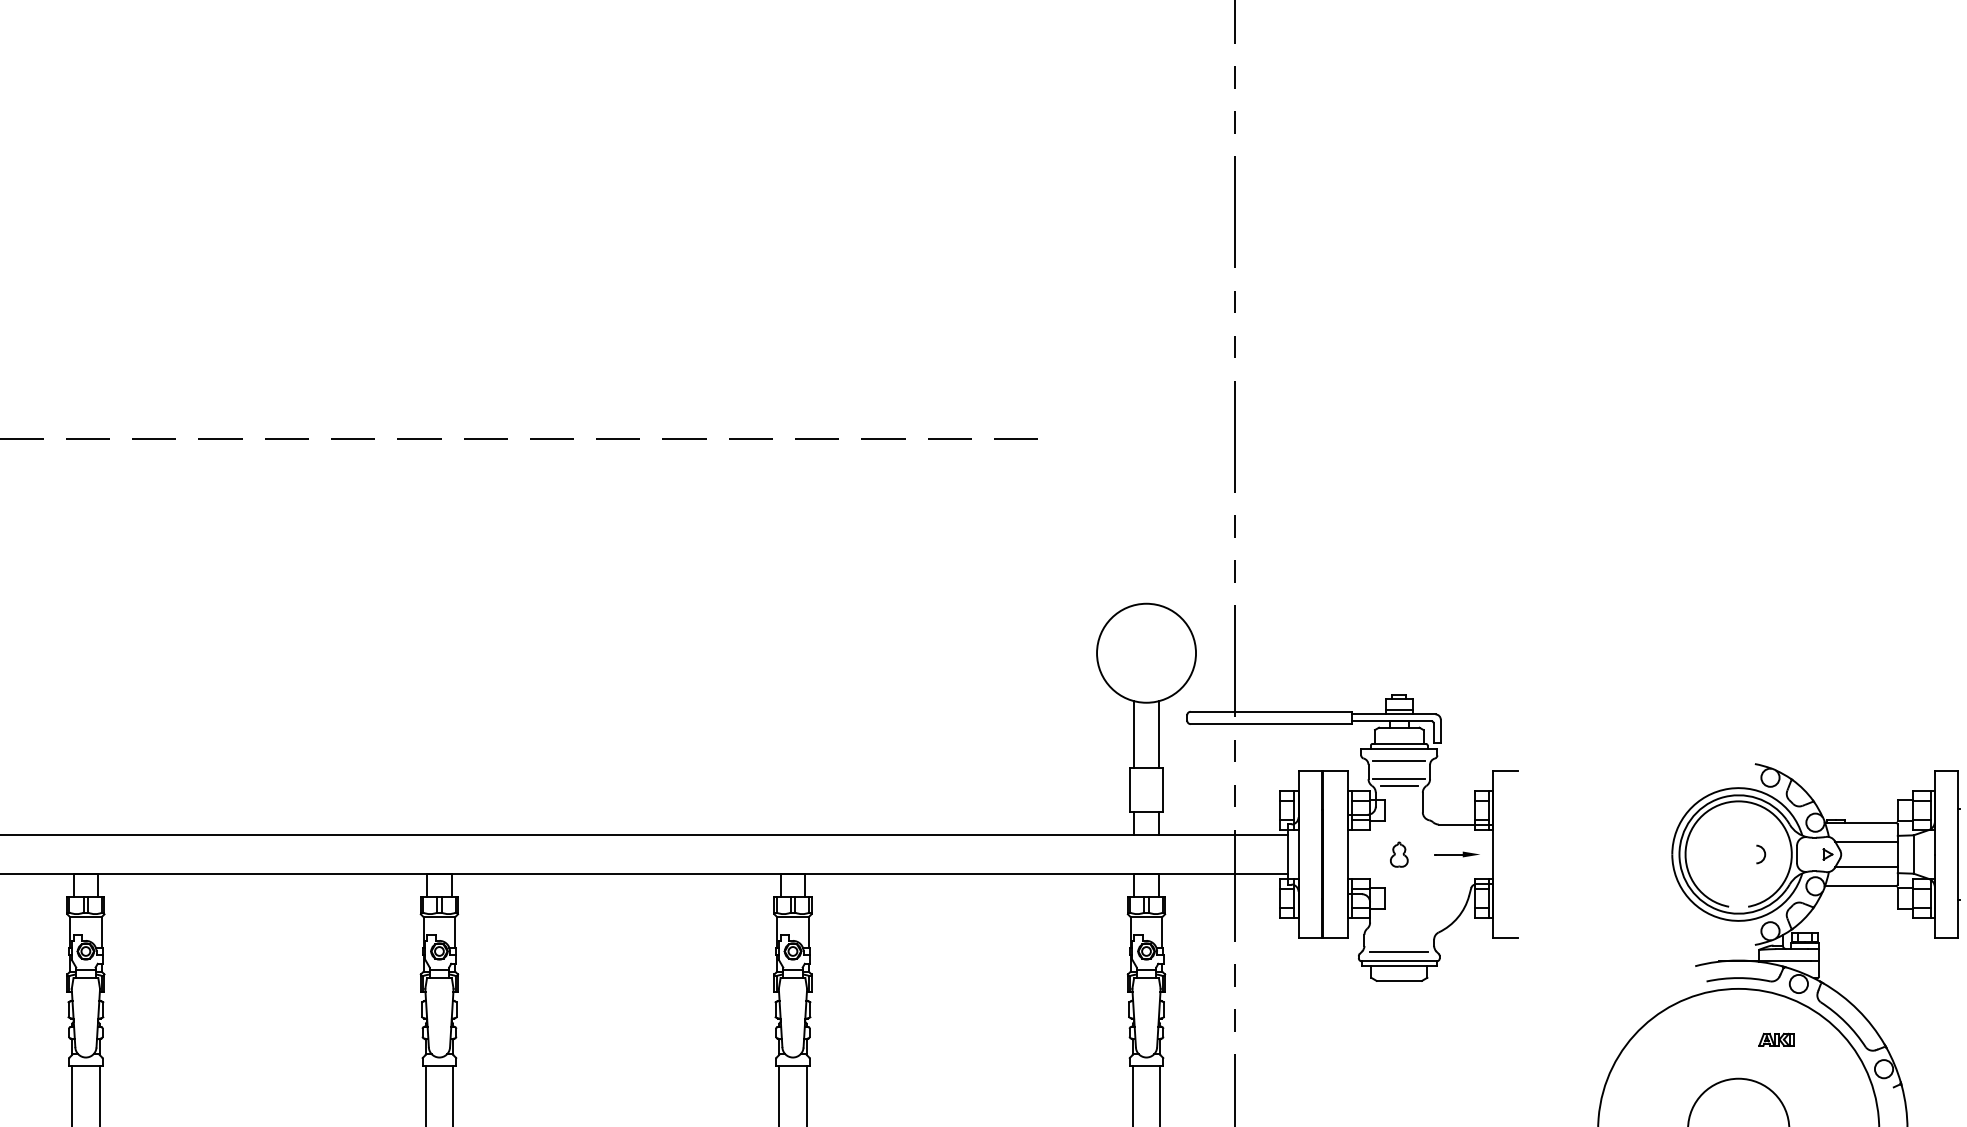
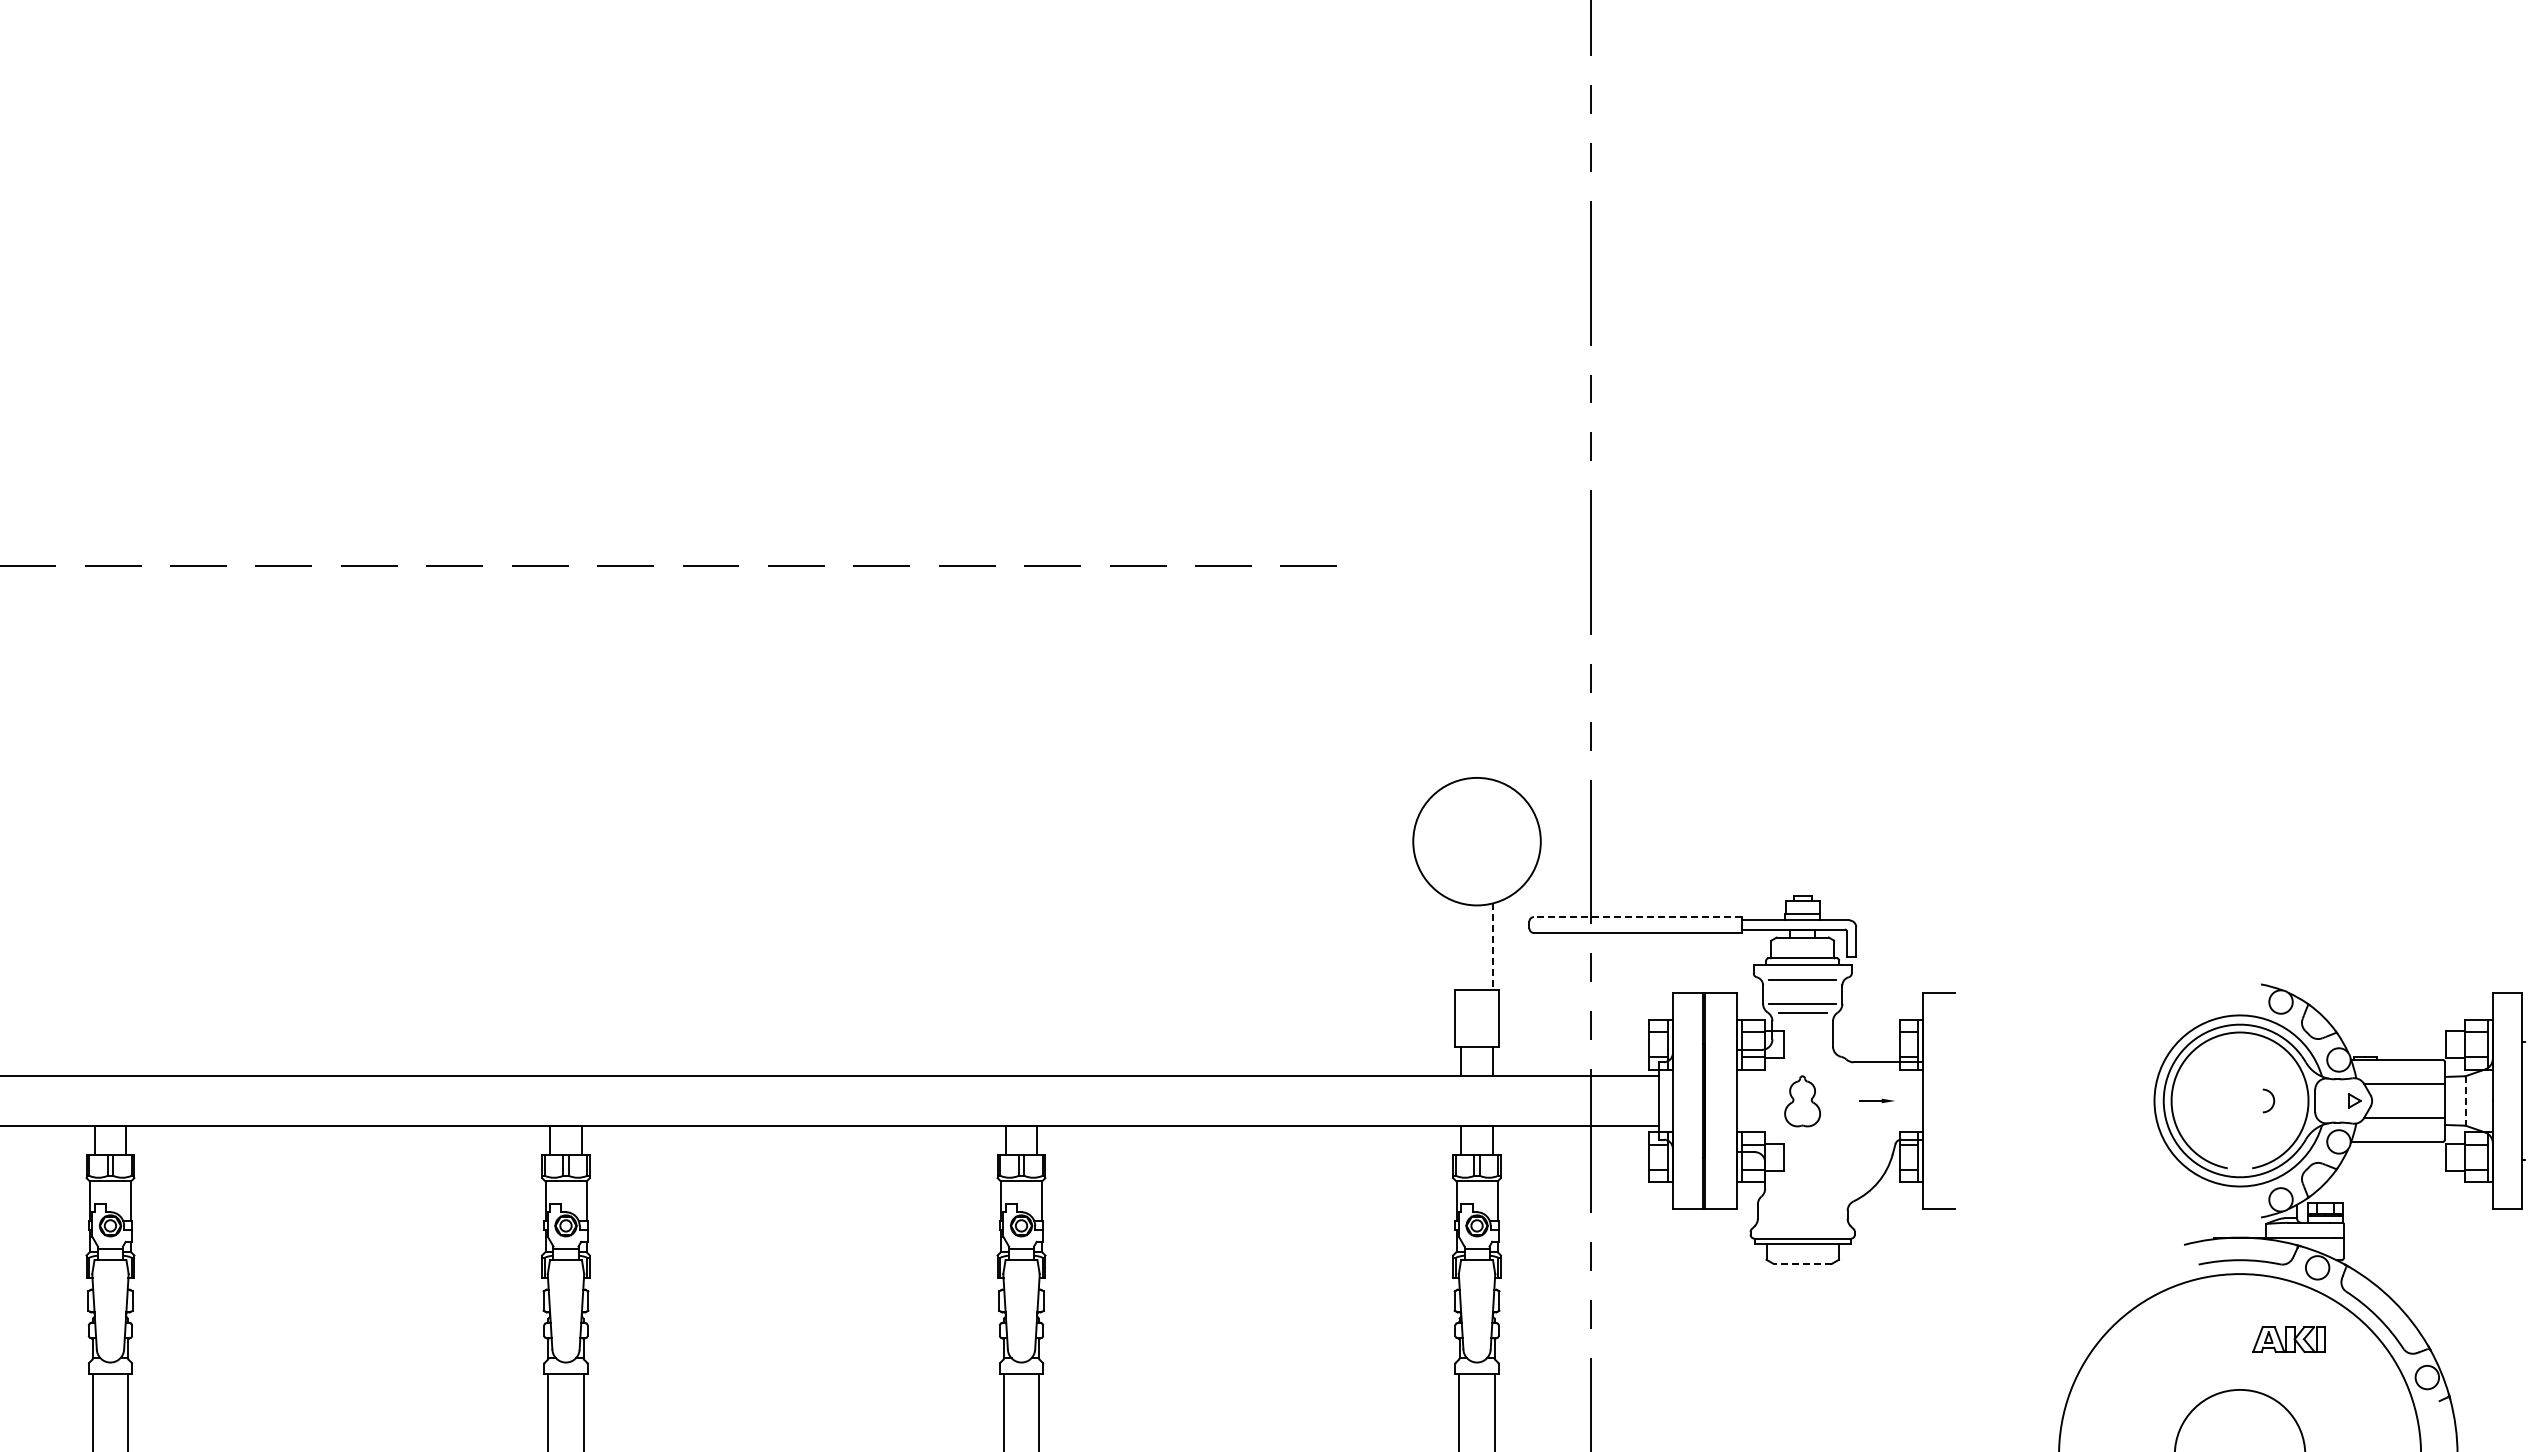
line: (1271, 712) -> (1637, 917), solid -> dashed
line: (1134, 734) -> (1461, 946), removed
line: (1158, 735) -> (1492, 947), solid -> dashed
part: (1399, 854) -> (1802, 1100), size x1.6
part: (1457, 854) -> (1877, 1100), size x0.6
line: (1913, 854) -> (2465, 1100), solid -> dashed
line: (1398, 951) -> (1801, 1226), removed
line: (1399, 980) -> (1802, 1263), solid -> dashed
part: (1776, 1039) -> (2288, 1339), size x1.6

